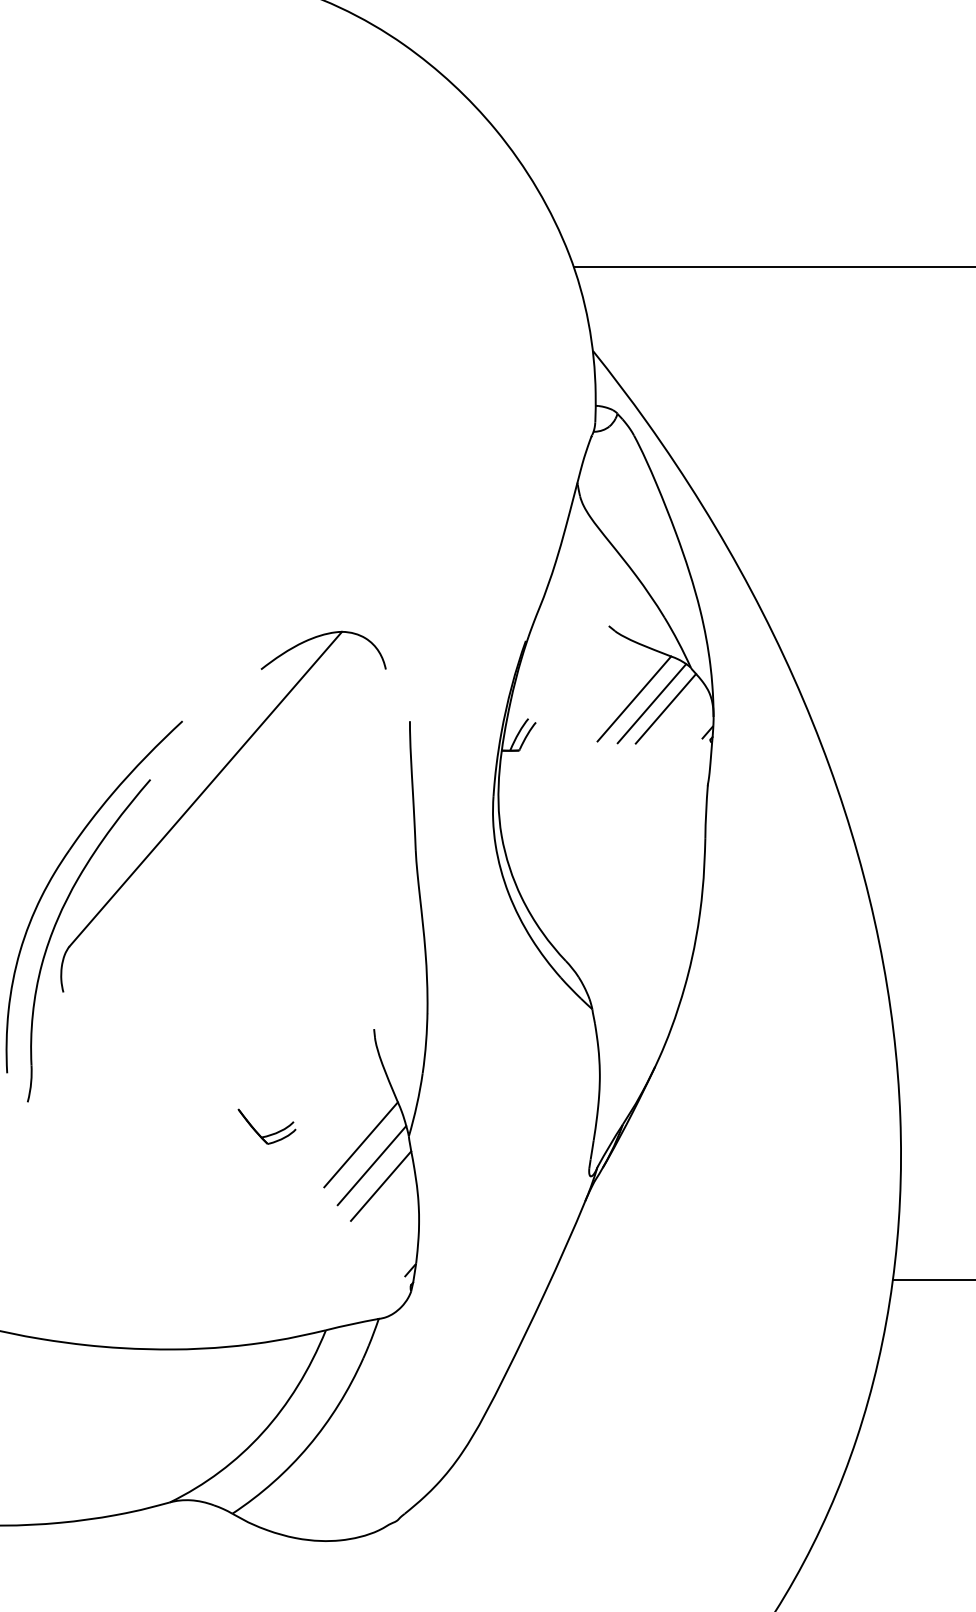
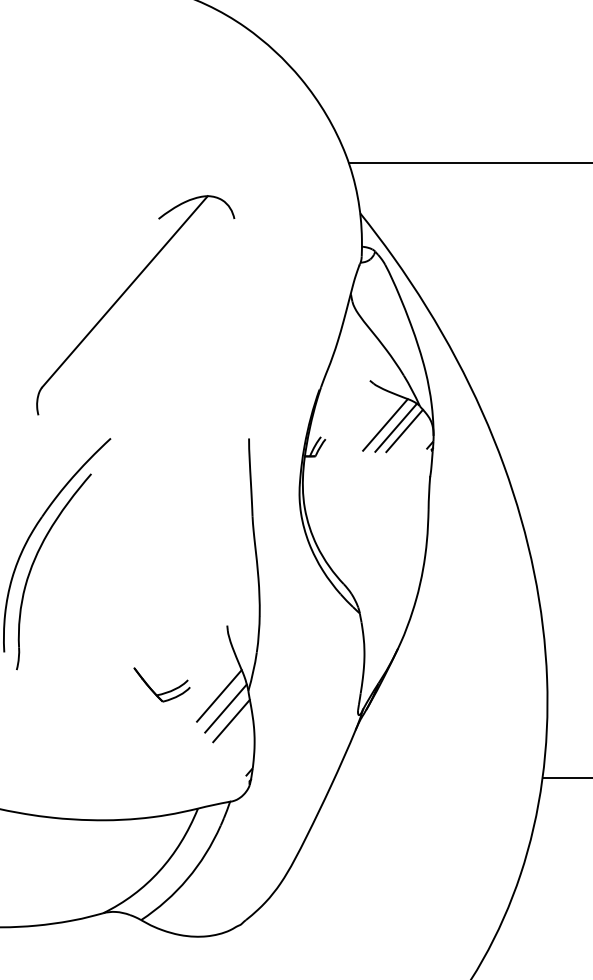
part: (203, 795) -> (123, 295), moved
part: (267, 1126) -> (162, 684), size x1.6

